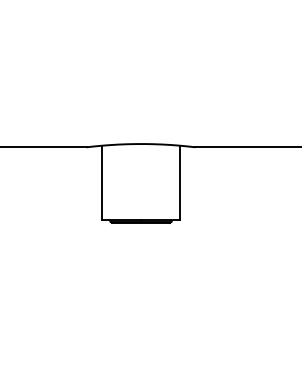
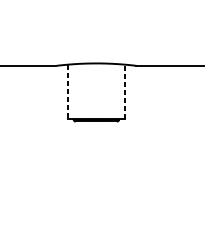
line: (180, 182) -> (125, 91), solid -> dashed
line: (101, 183) -> (67, 92), solid -> dashed

